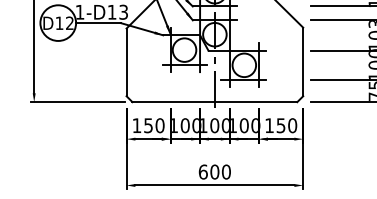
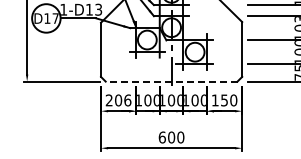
text: (69, 23) -> (55, 18), D12 -> D17
line: (214, 102) -> (171, 81), solid -> dashed
text: (148, 125) -> (118, 100), 150 -> 206

